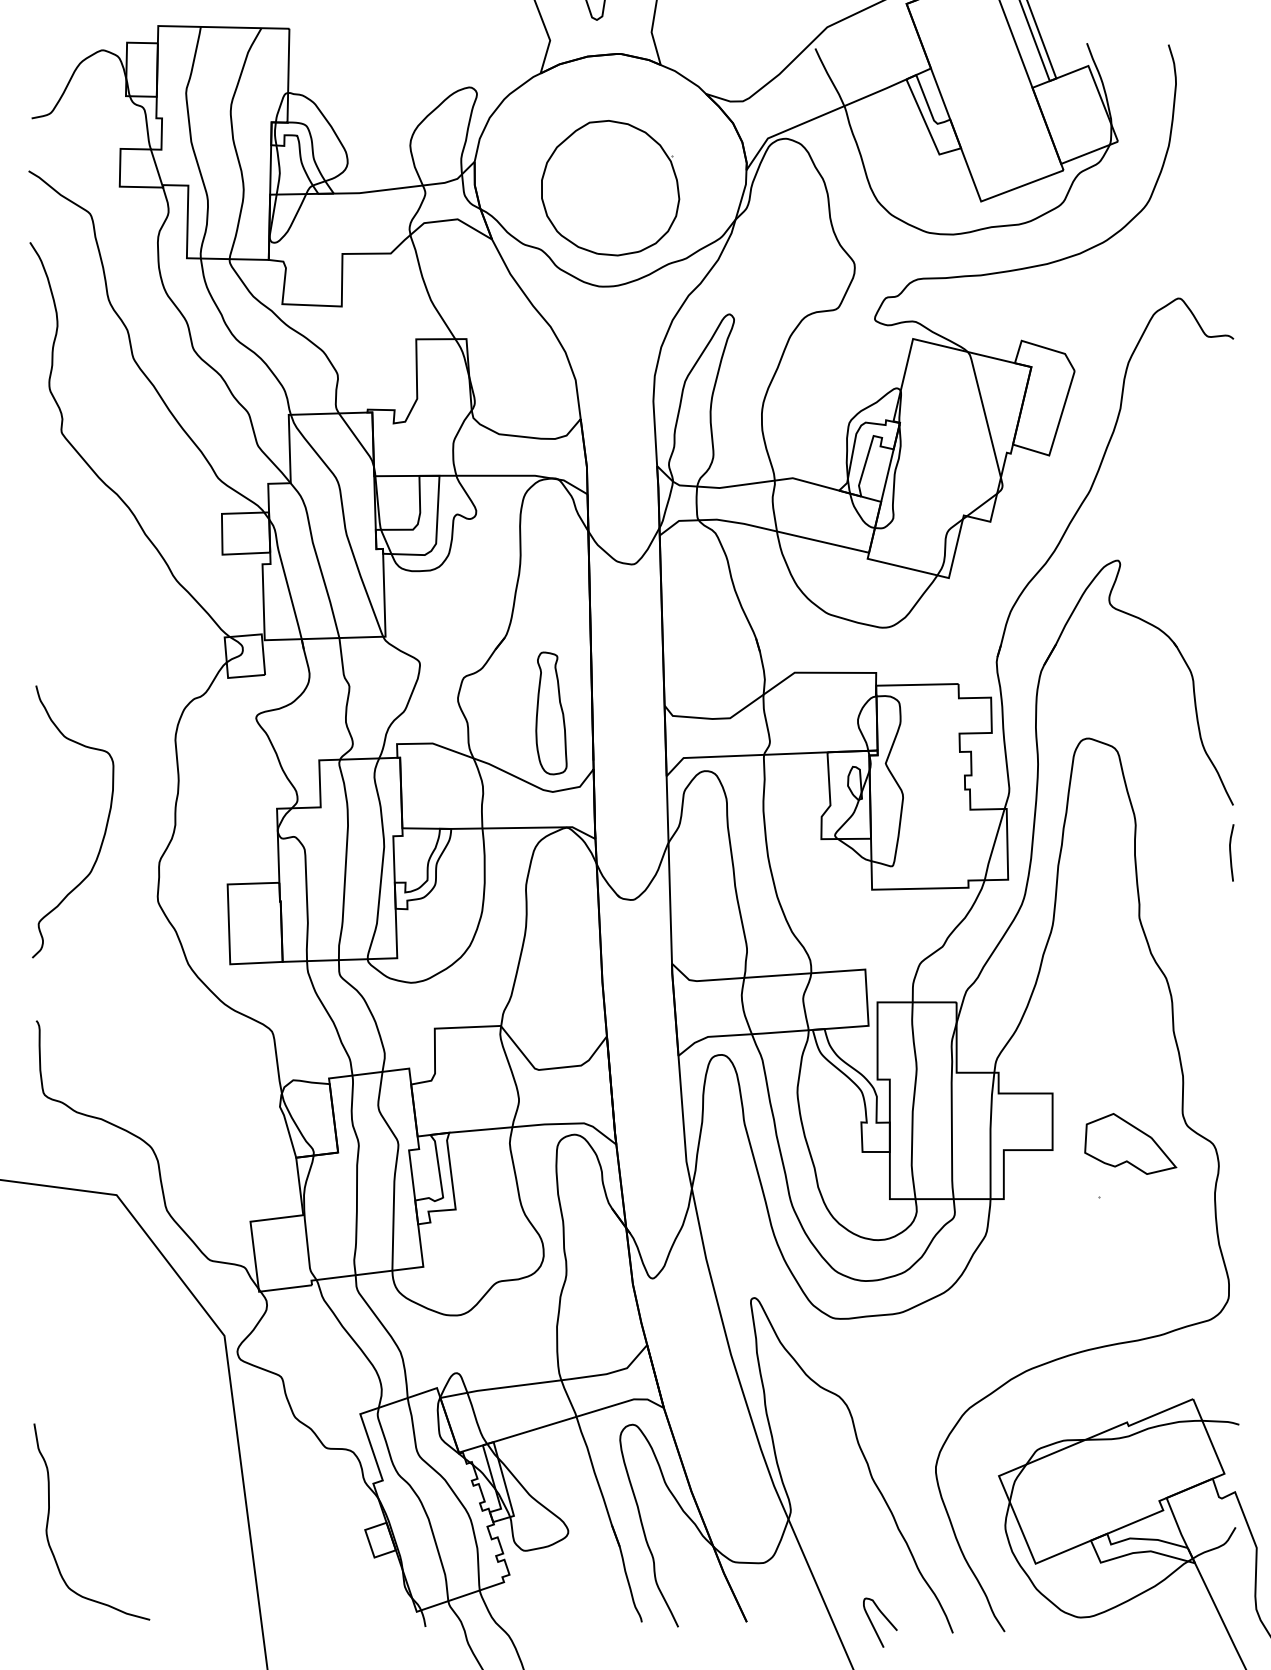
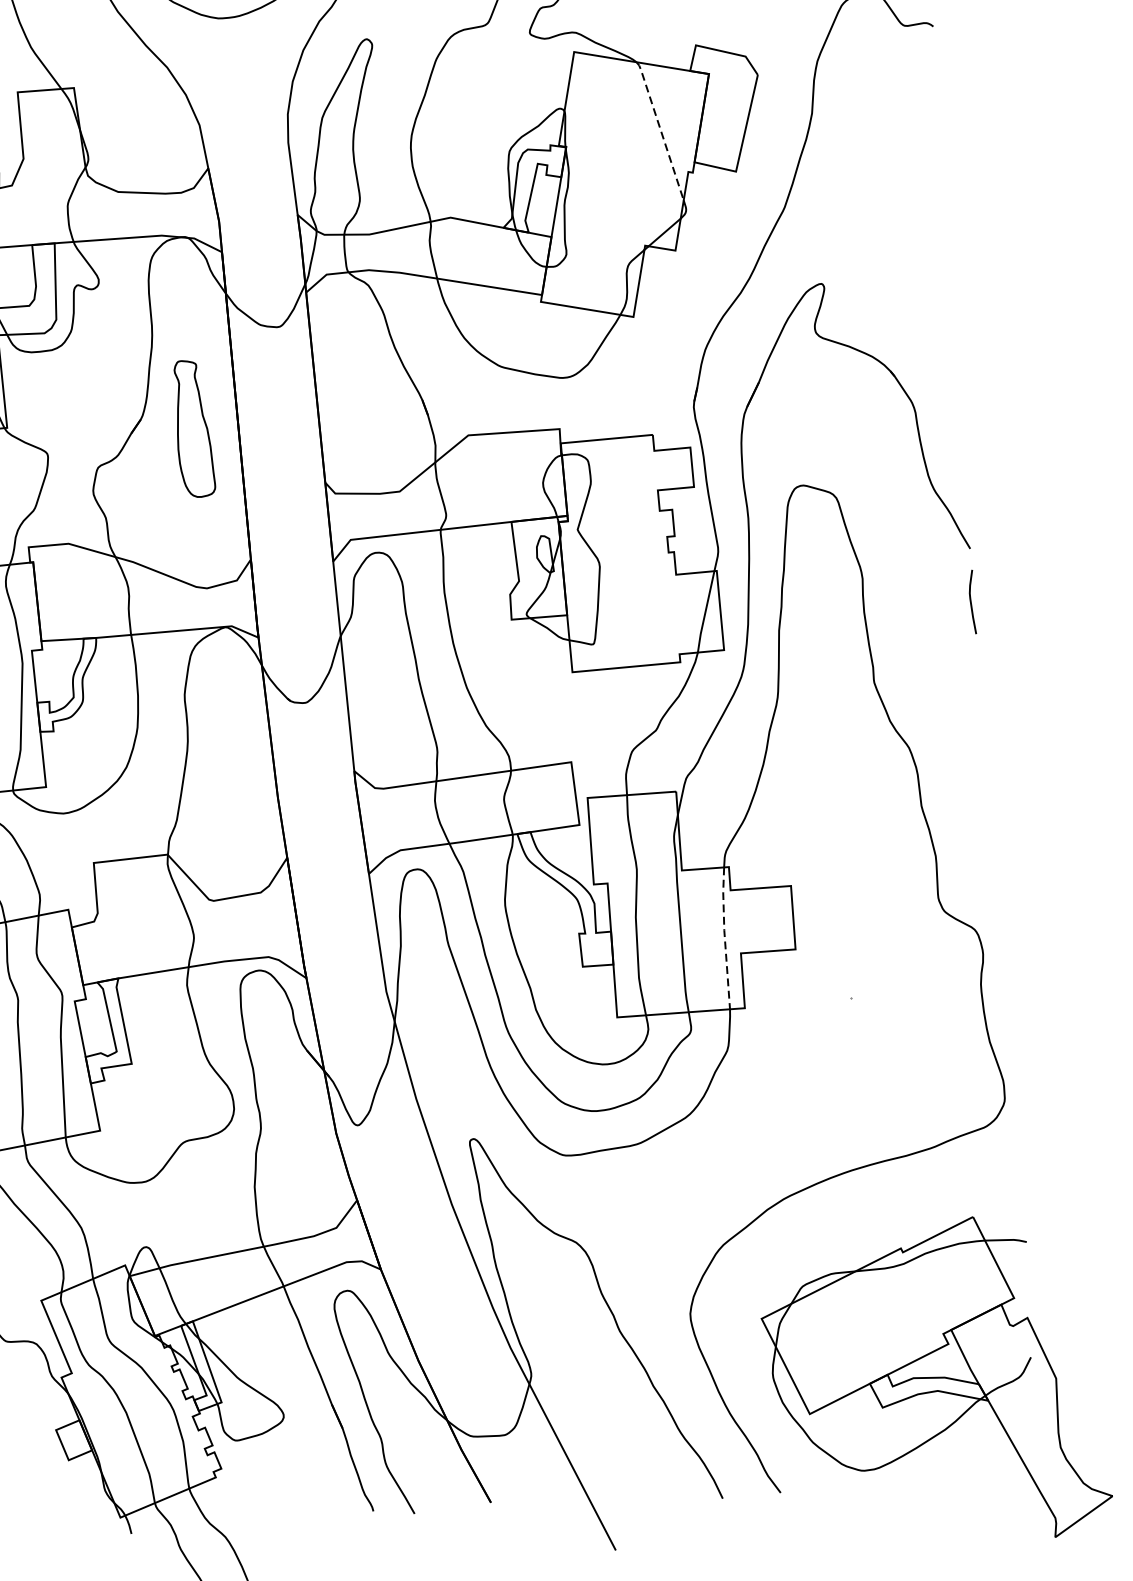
line: (984, 413) -> (660, 129), solid -> dashed
part: (551, 713) -> (194, 428), moved
line: (990, 1134) -> (724, 936), solid -> dashed
part: (1130, 1143) -> (882, 935), removed
curve: (884, 1617) -> (644, 1486), removed

